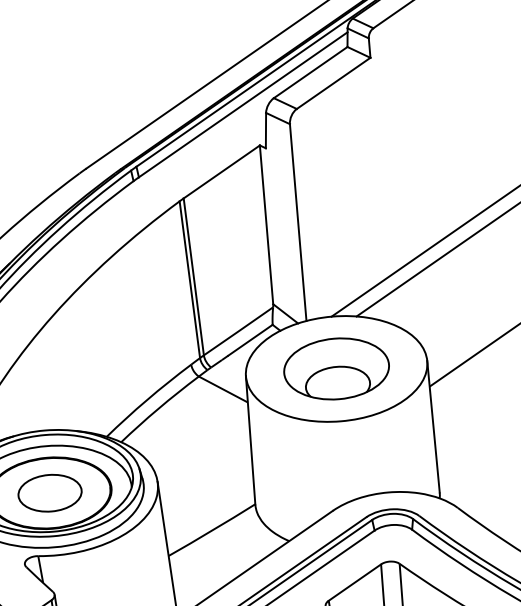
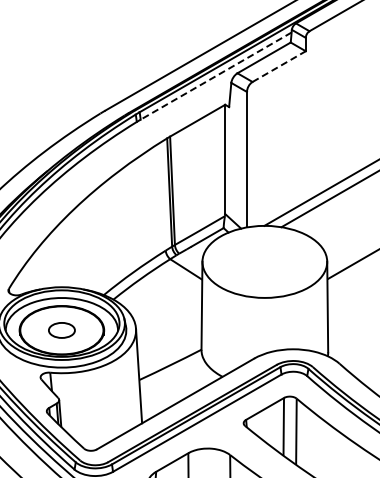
line: (334, 83) -> (279, 66), solid -> dashed
line: (242, 105) -> (215, 76), solid -> dashed
part: (336, 368) -> (264, 261), removed
part: (49, 493) -> (61, 330), size x0.6

